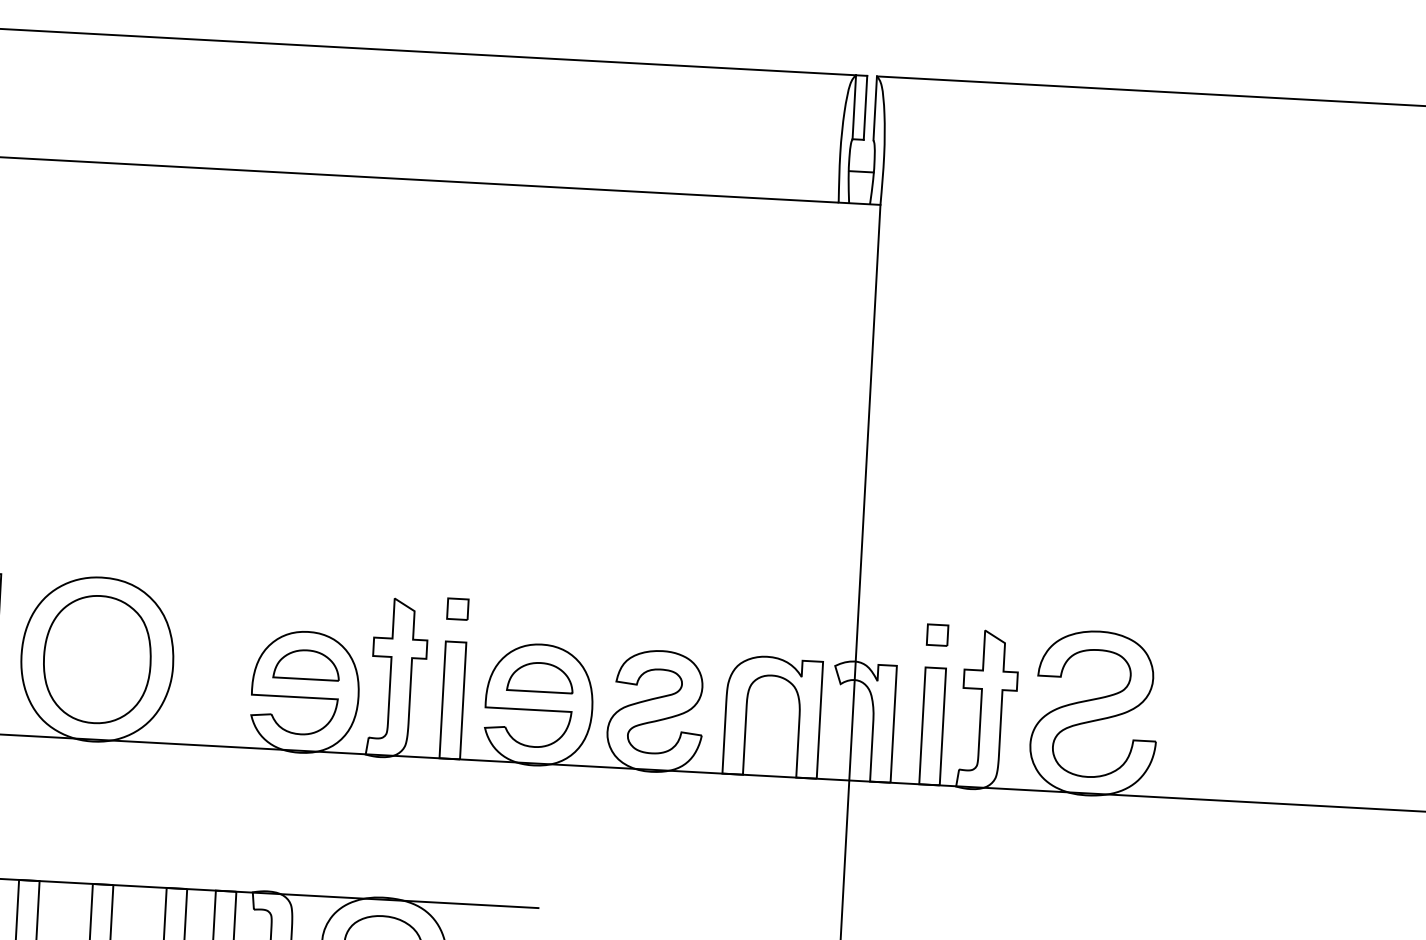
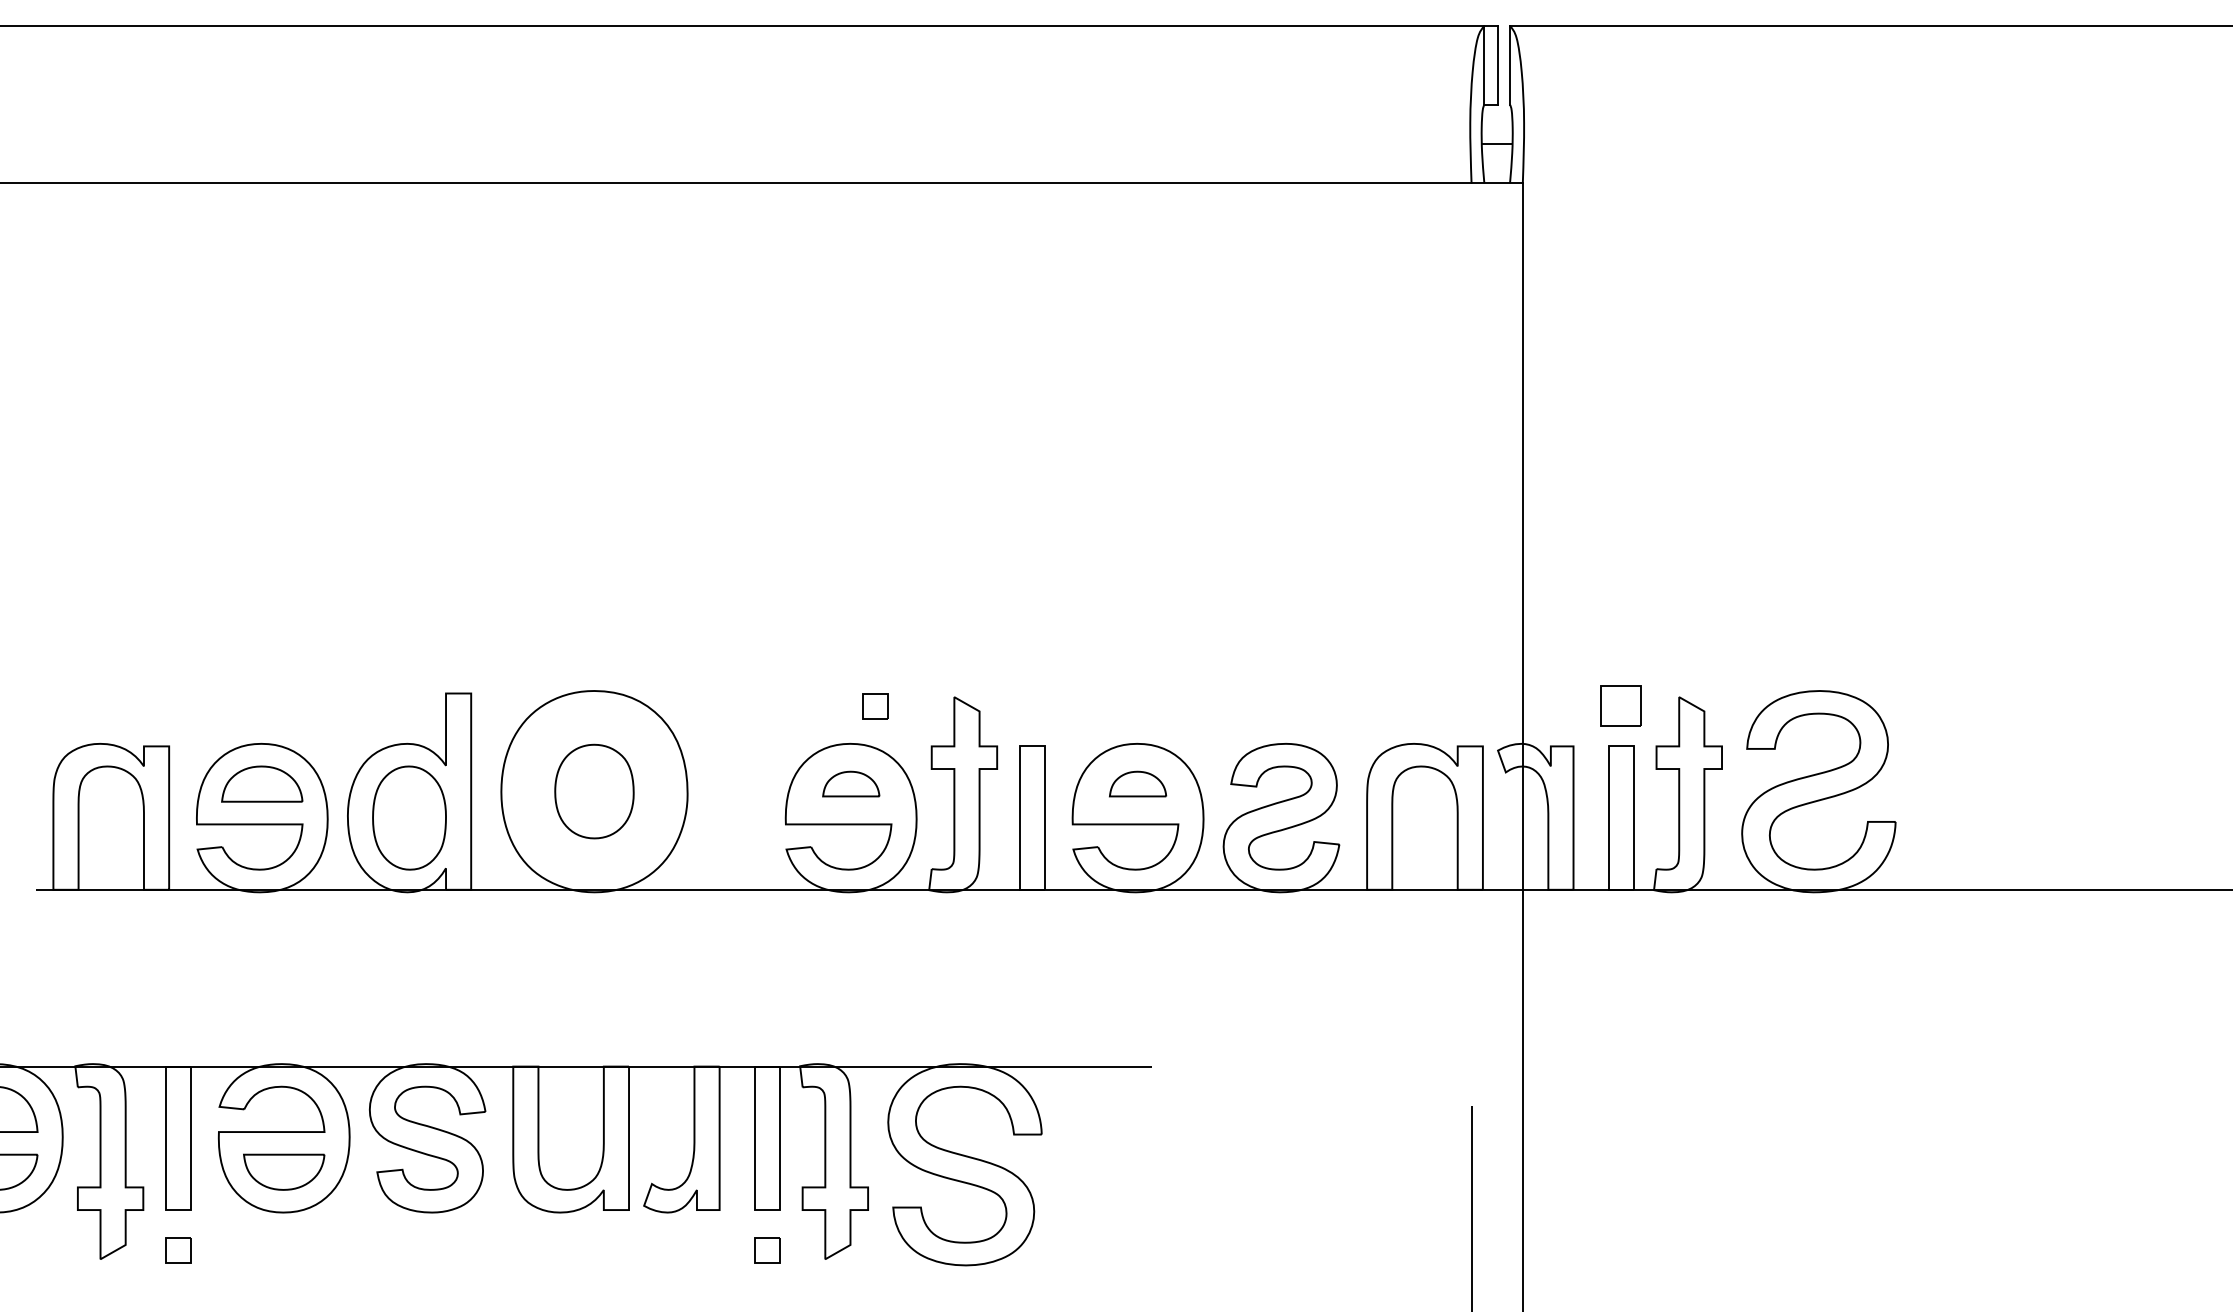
part: (457, 609) -> (875, 706), moved
part: (937, 635) -> (1621, 706), size x1.6
part: (97, 659) -> (594, 791), size x0.6
part: (307, 664) -> (851, 783), size x0.7
part: (540, 676) -> (1137, 783), size x0.7

